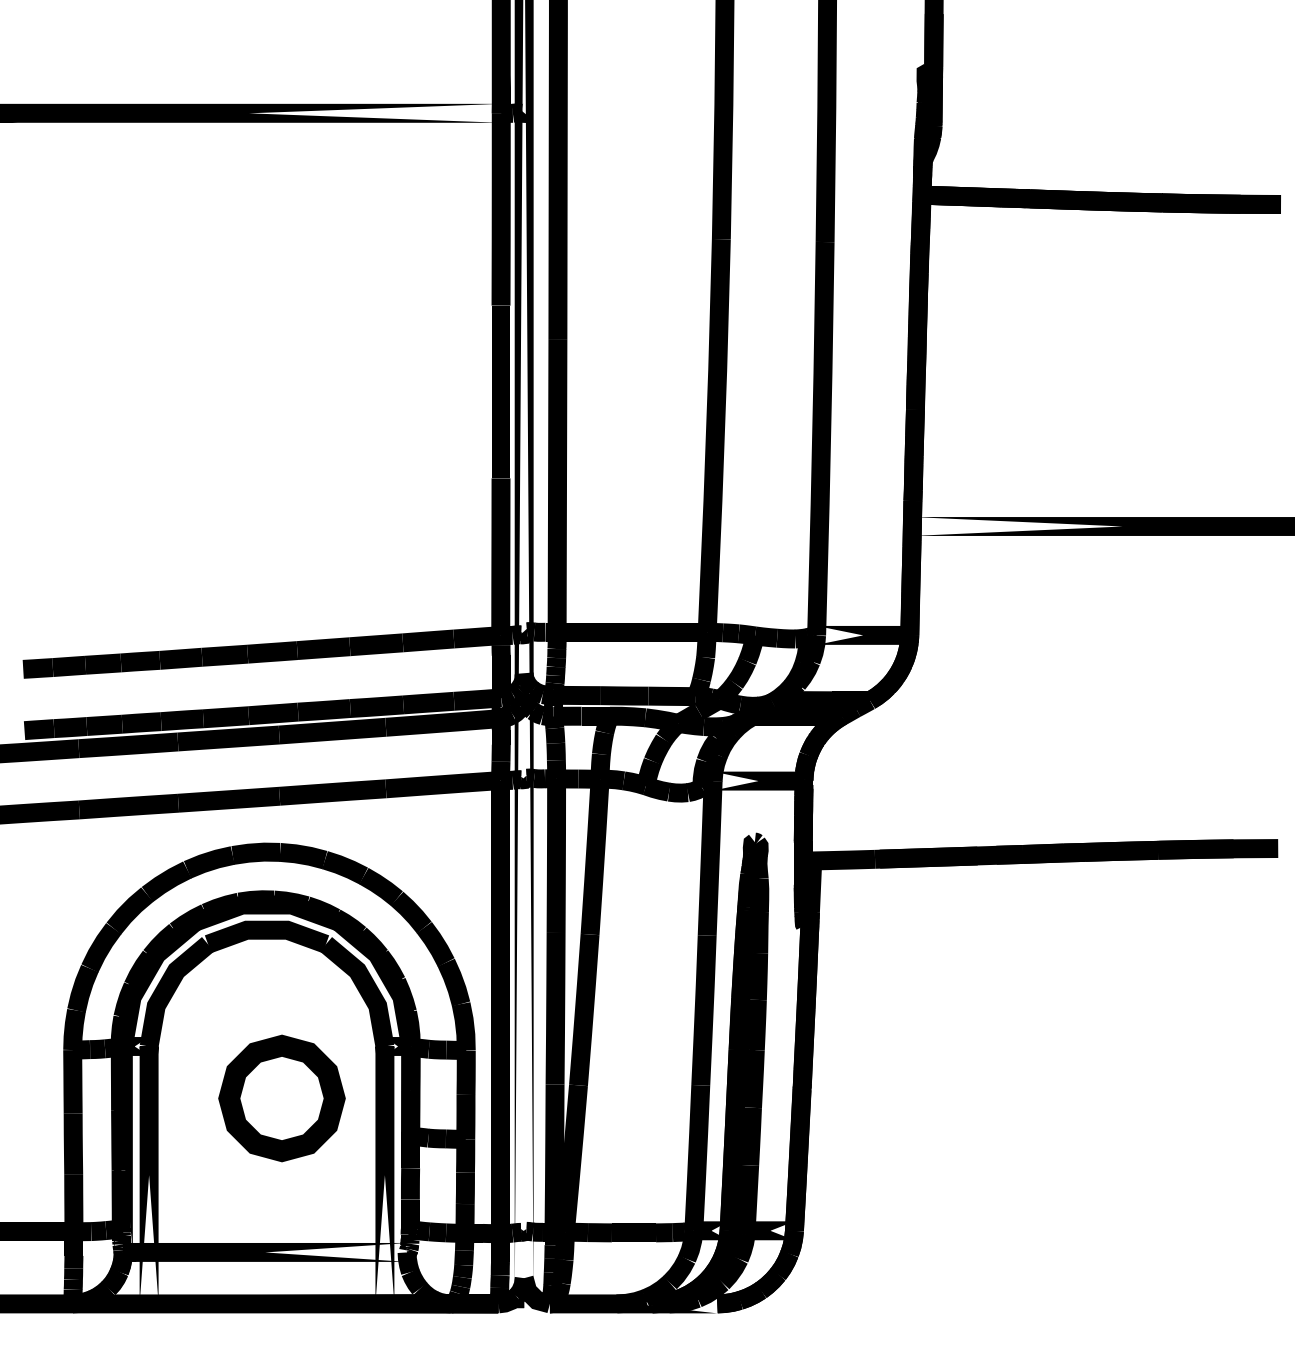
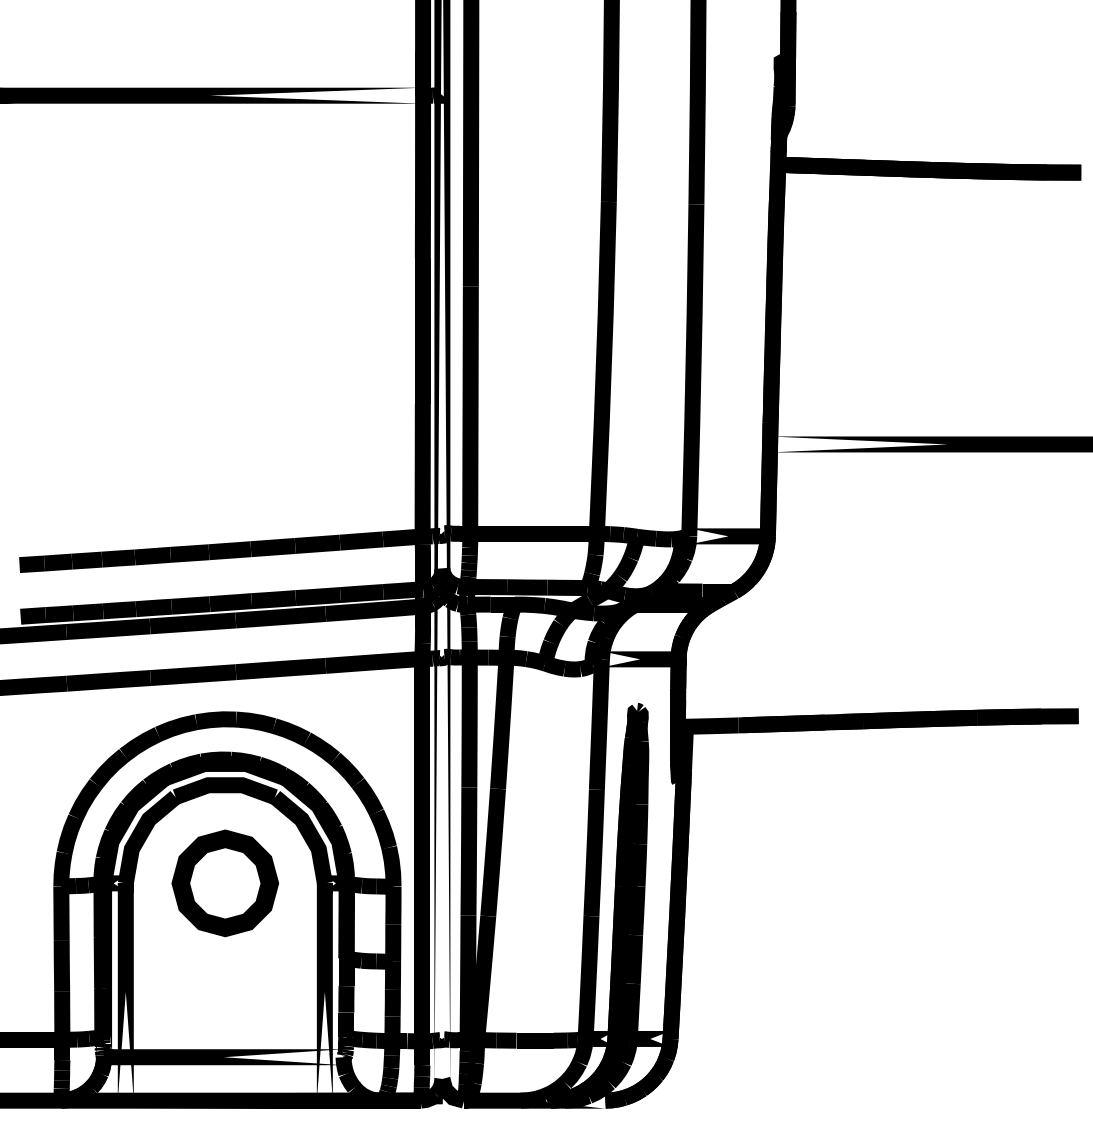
part: (281, 1098) -> (224, 883), moved

